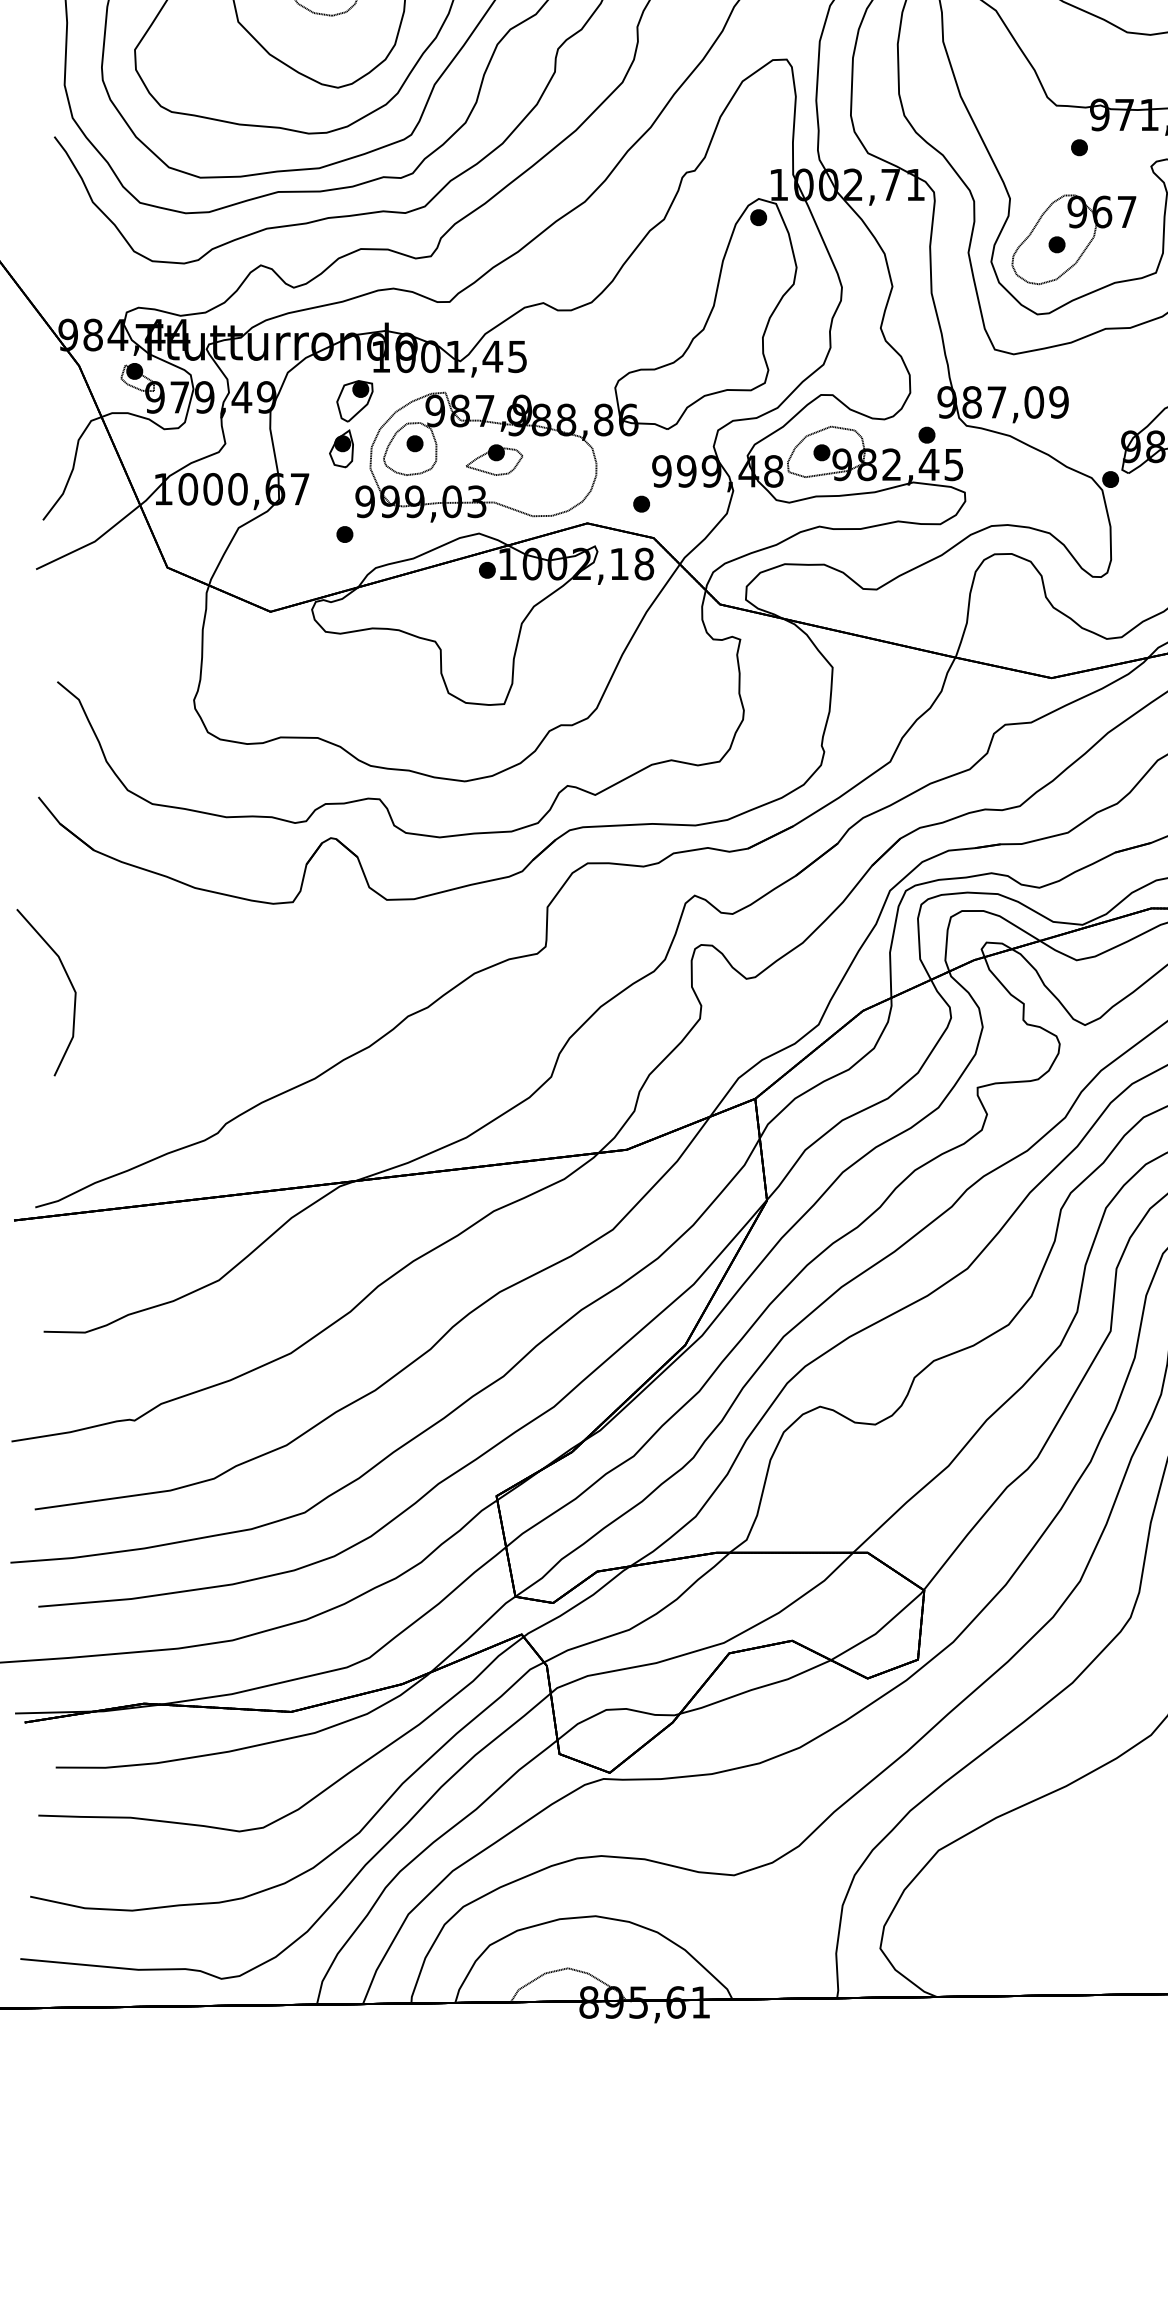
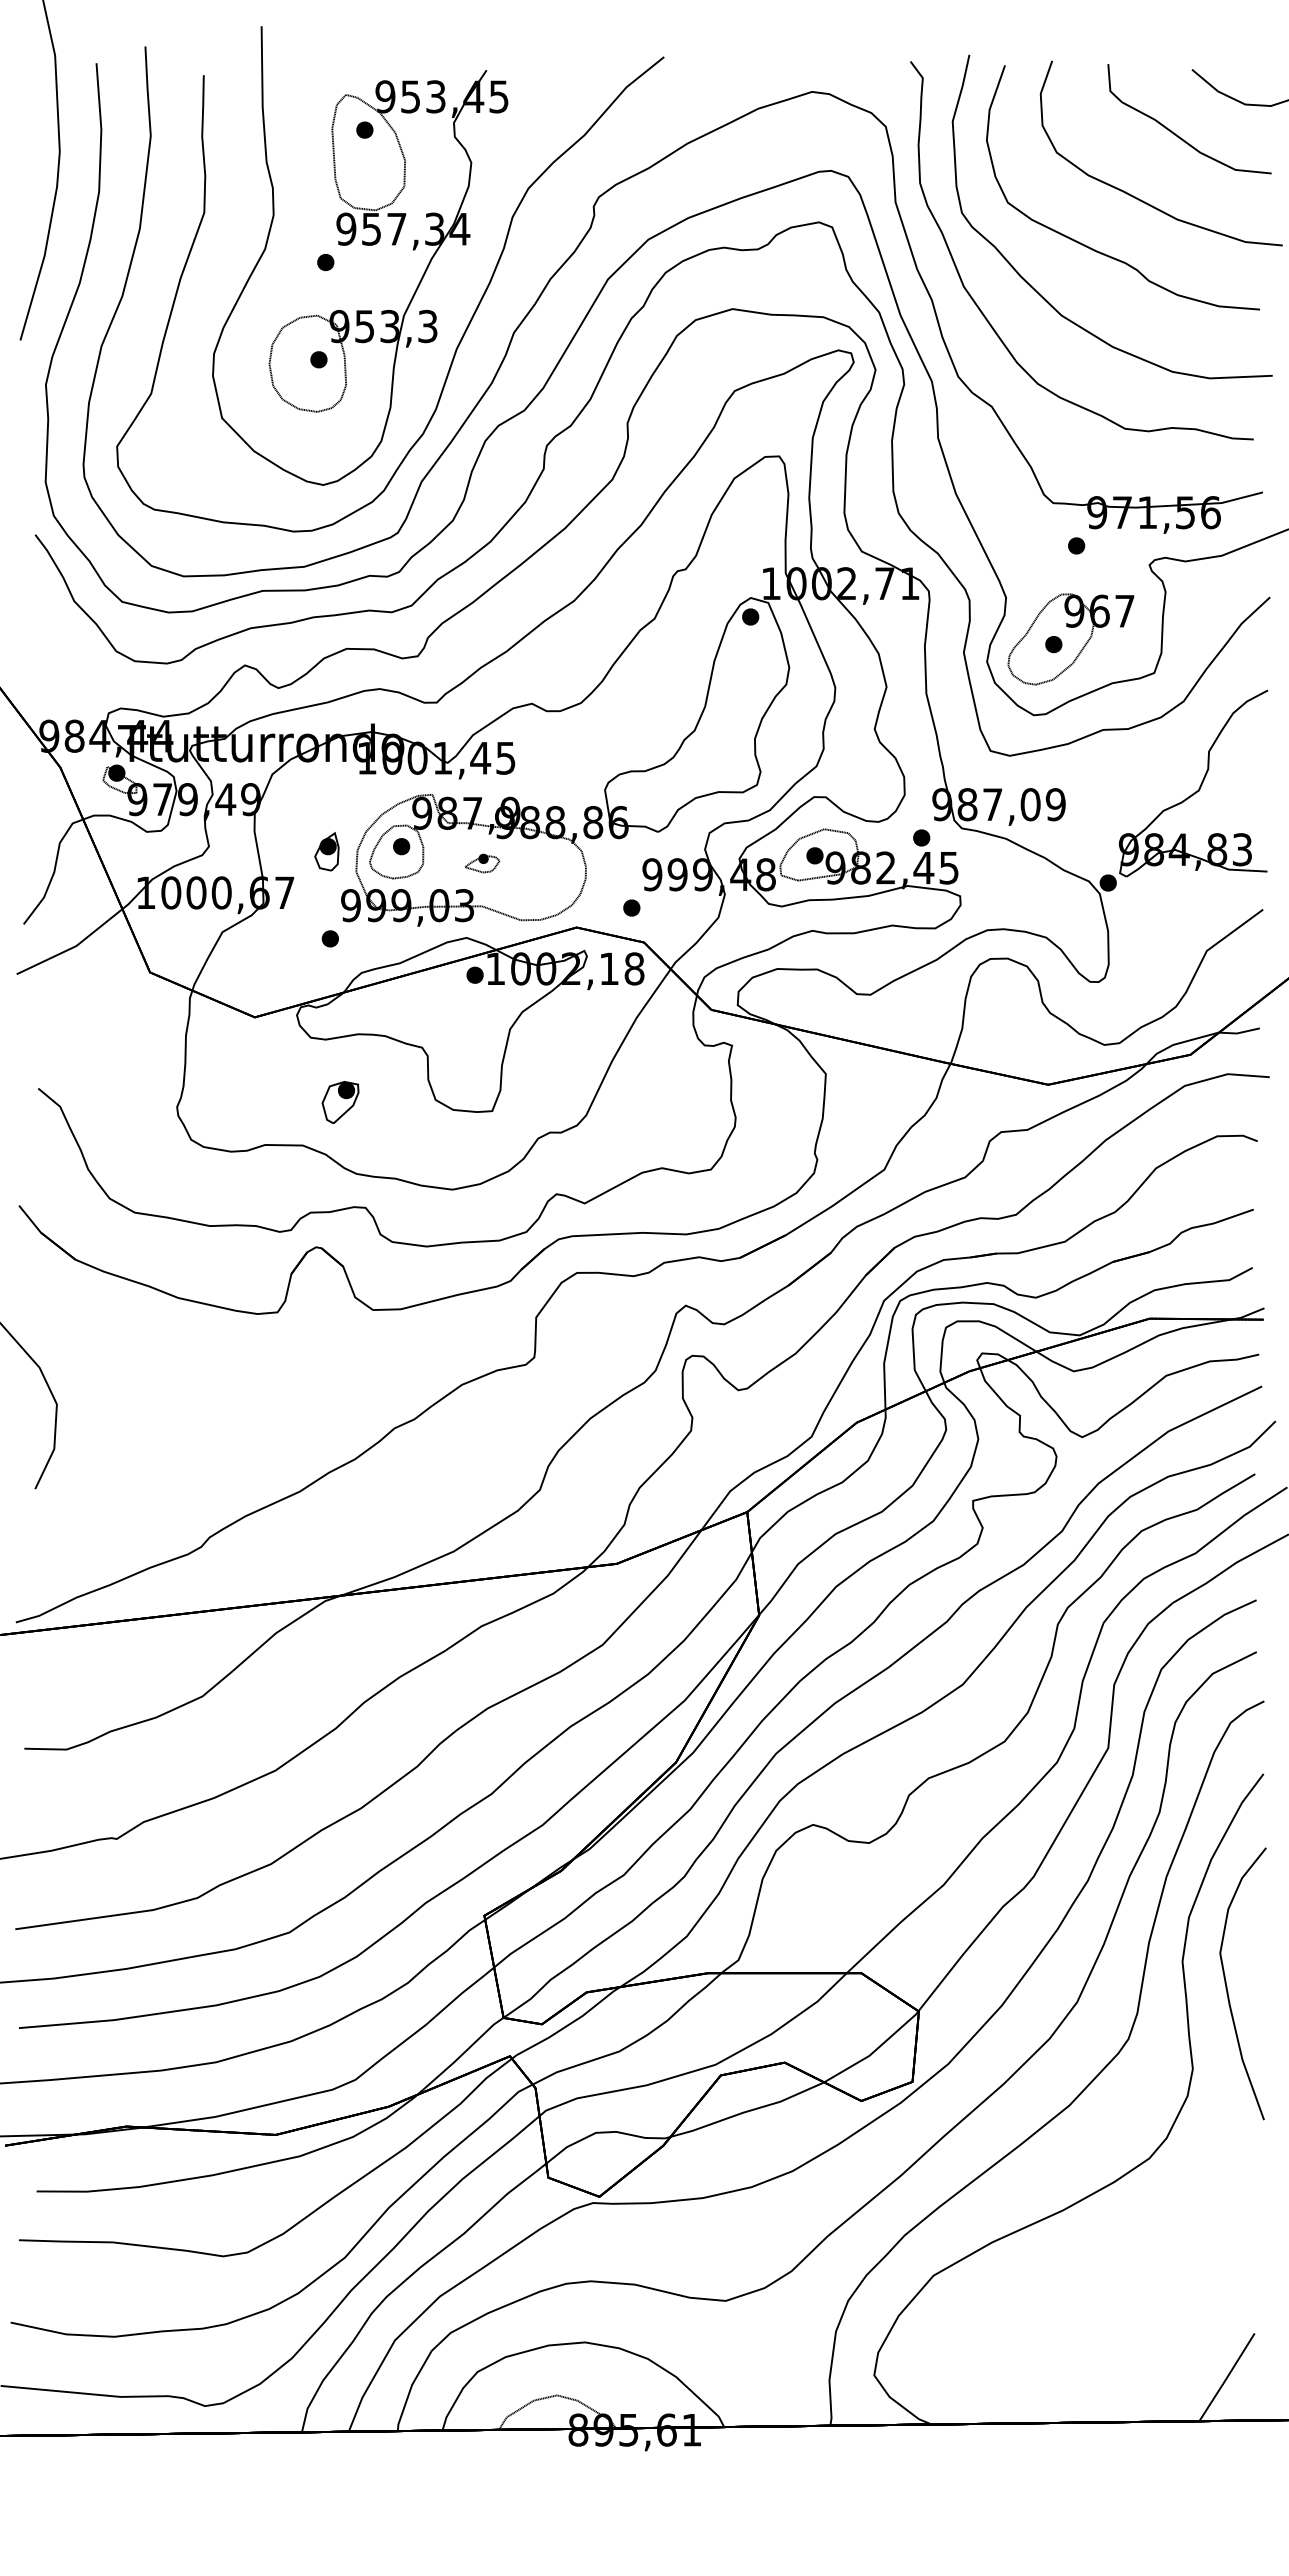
part: (354, 401) -> (340, 1102), moved
part: (494, 460) -> (482, 863), size x0.6

